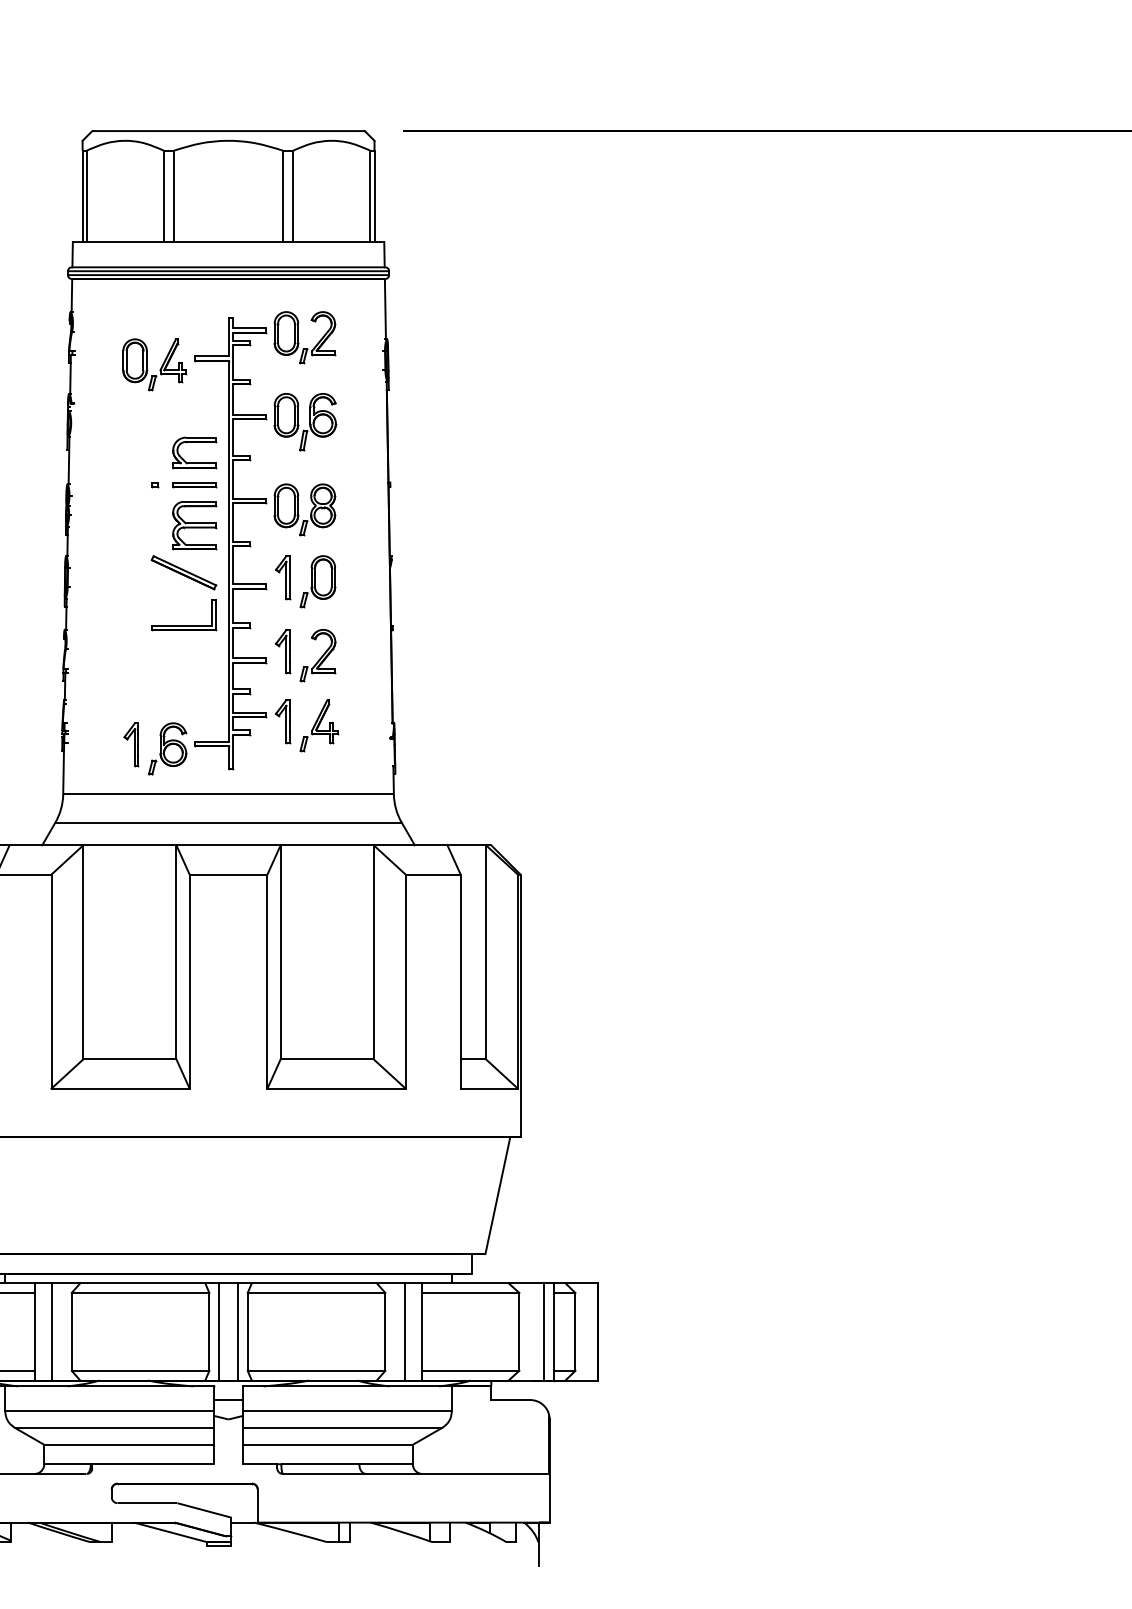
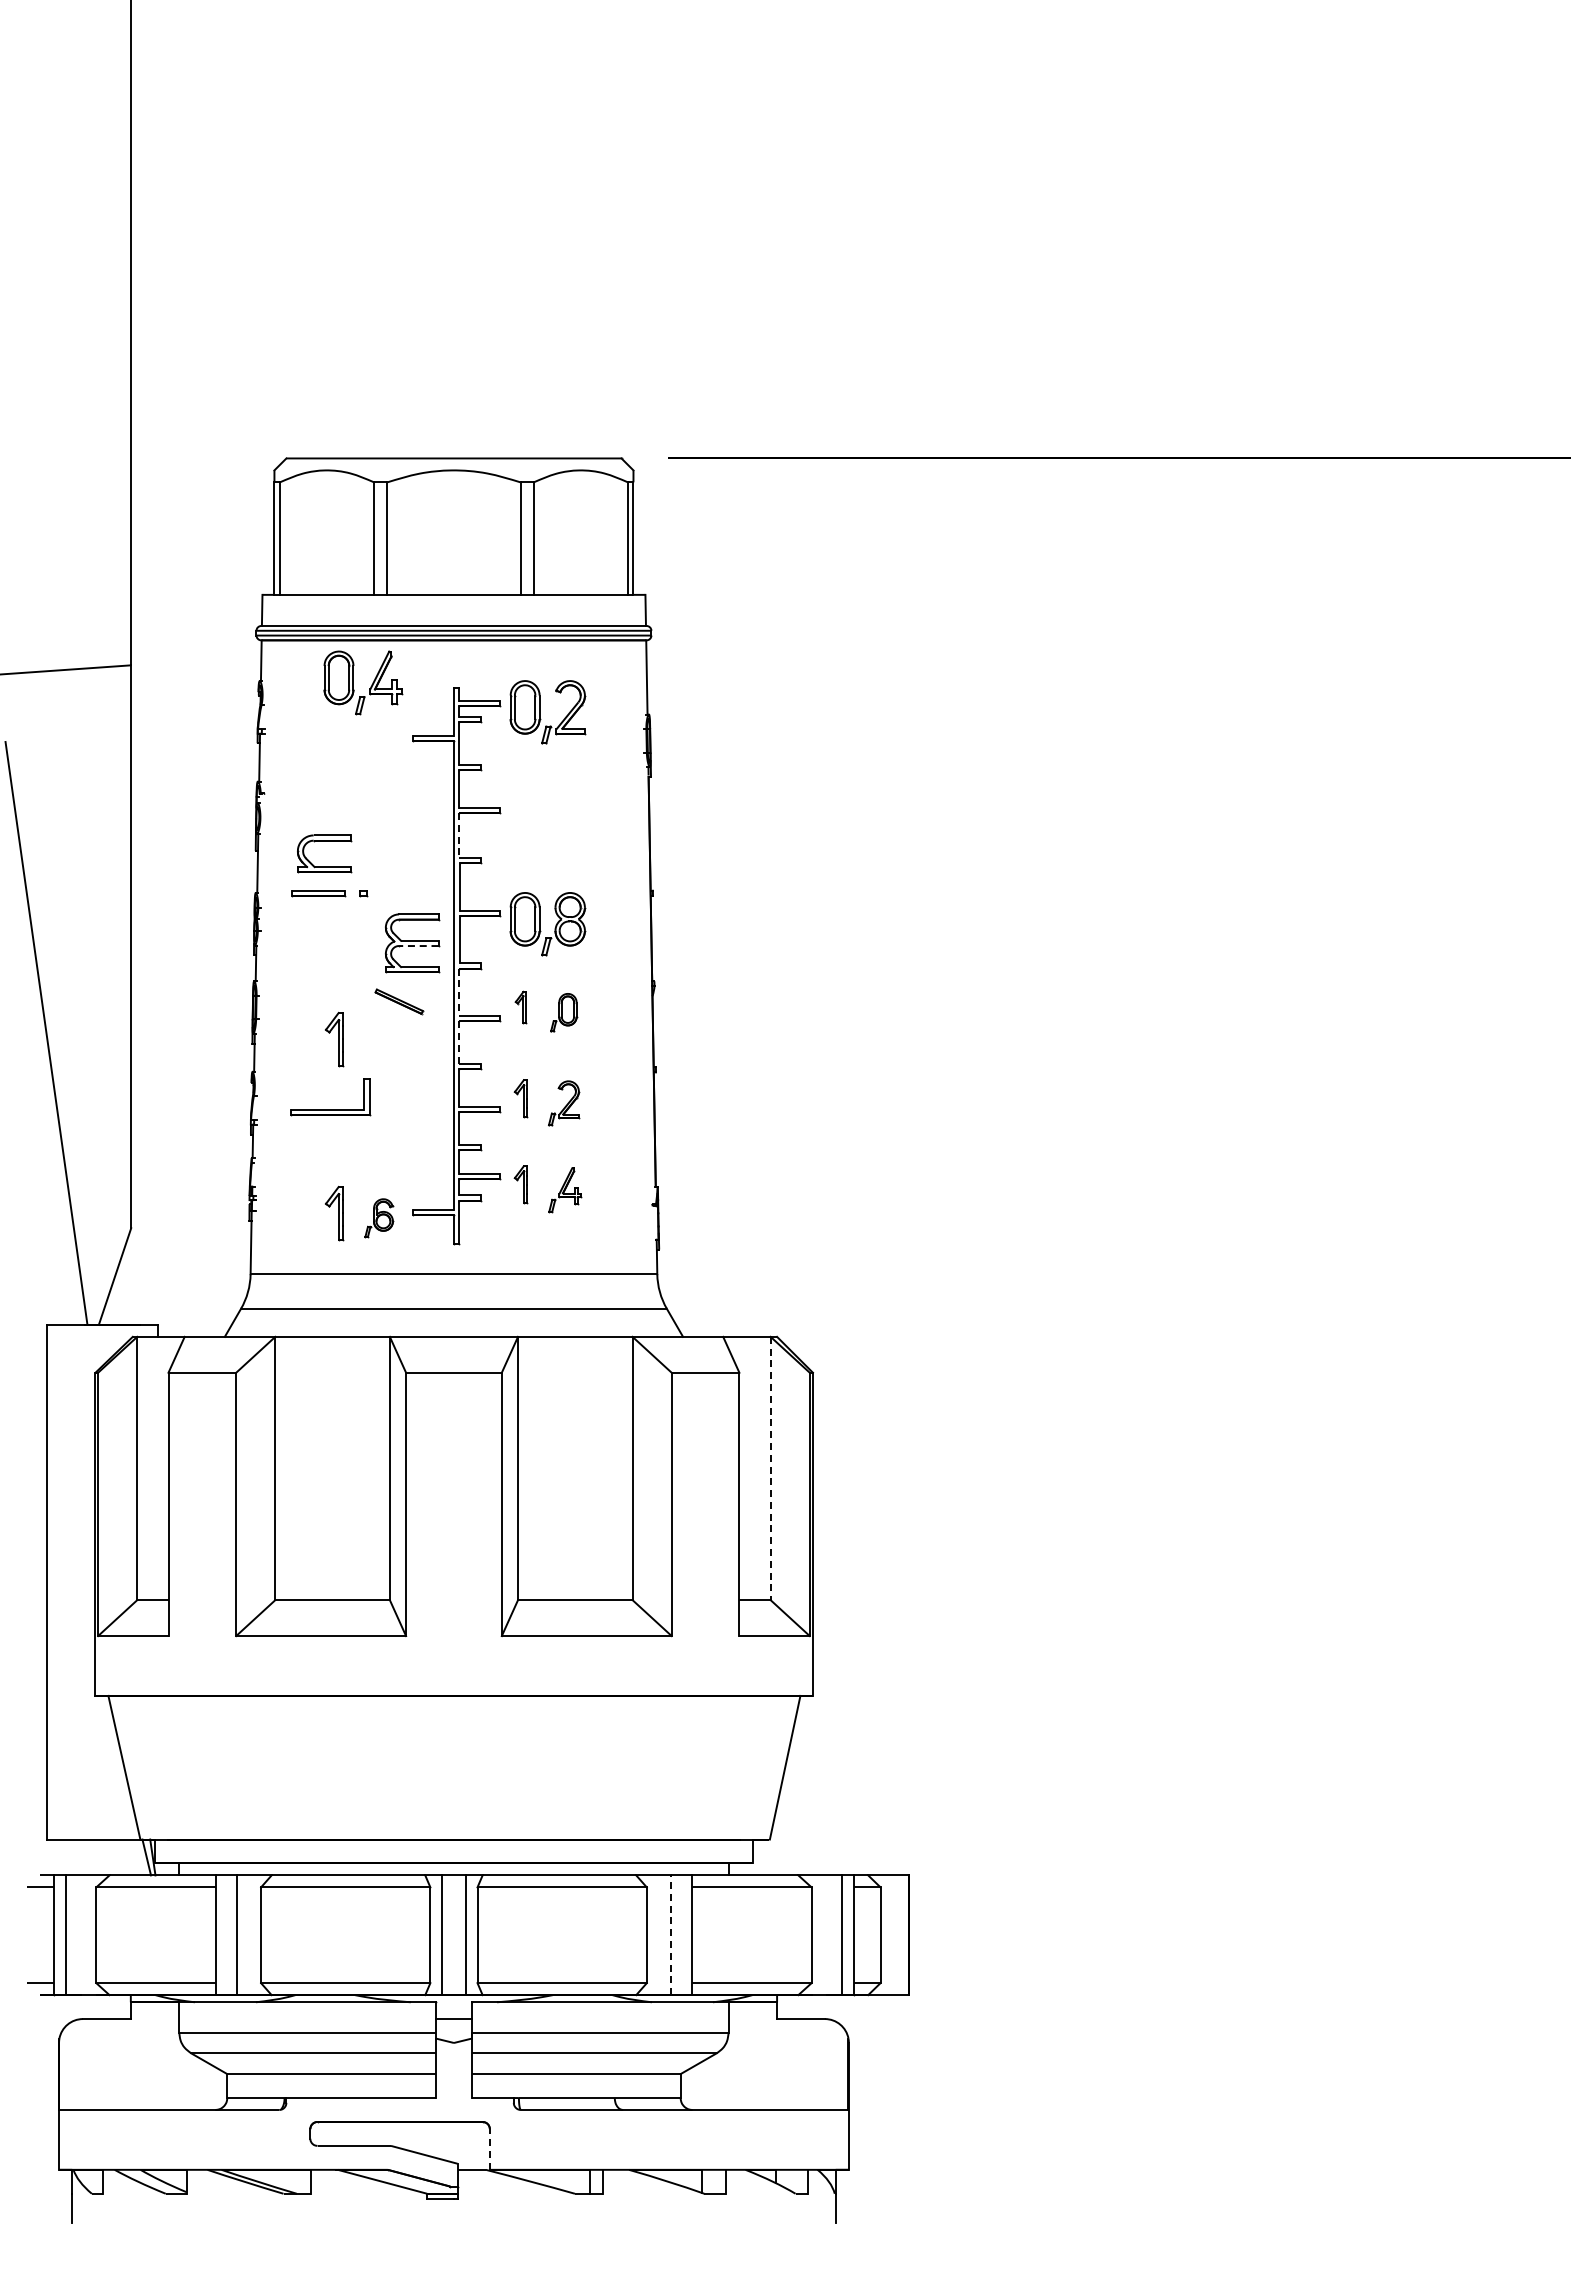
part: (160, 367) -> (370, 686), moved
part: (305, 422) -> (548, 816), removed
line: (233, 437) -> (459, 835), solid -> dashed
part: (194, 442) -> (324, 841), moved
part: (194, 484) -> (318, 893), moved
line: (199, 527) -> (418, 946), solid -> dashed
line: (233, 565) -> (459, 992), solid -> dashed
part: (184, 572) -> (399, 1001), size x0.6
part: (282, 577) -> (520, 1007), size x0.6
part: (317, 581) -> (563, 1012), size x0.6
part: (131, 603) -> (334, 1039), added
line: (233, 605) -> (459, 1042), solid -> dashed
part: (184, 625) -> (330, 1109), moved
part: (282, 651) -> (520, 1098), size x0.7
part: (317, 655) -> (563, 1103), size x0.7
part: (282, 721) -> (520, 1184), size x0.7
part: (319, 725) -> (565, 1189), size x0.7
part: (168, 748) -> (379, 1217), size x0.6
line: (485, 952) -> (770, 1468), solid -> dashed
line: (404, 1332) -> (670, 1935), solid -> dashed
line: (257, 1506) -> (489, 2149), solid -> dashed

